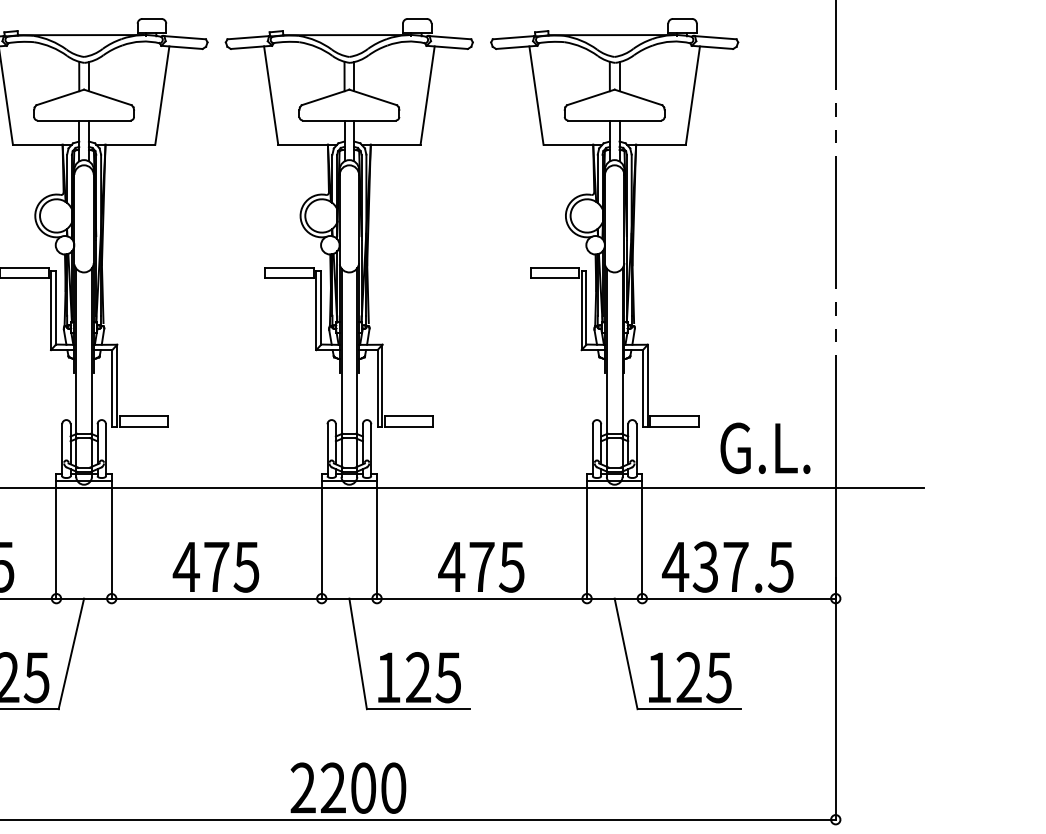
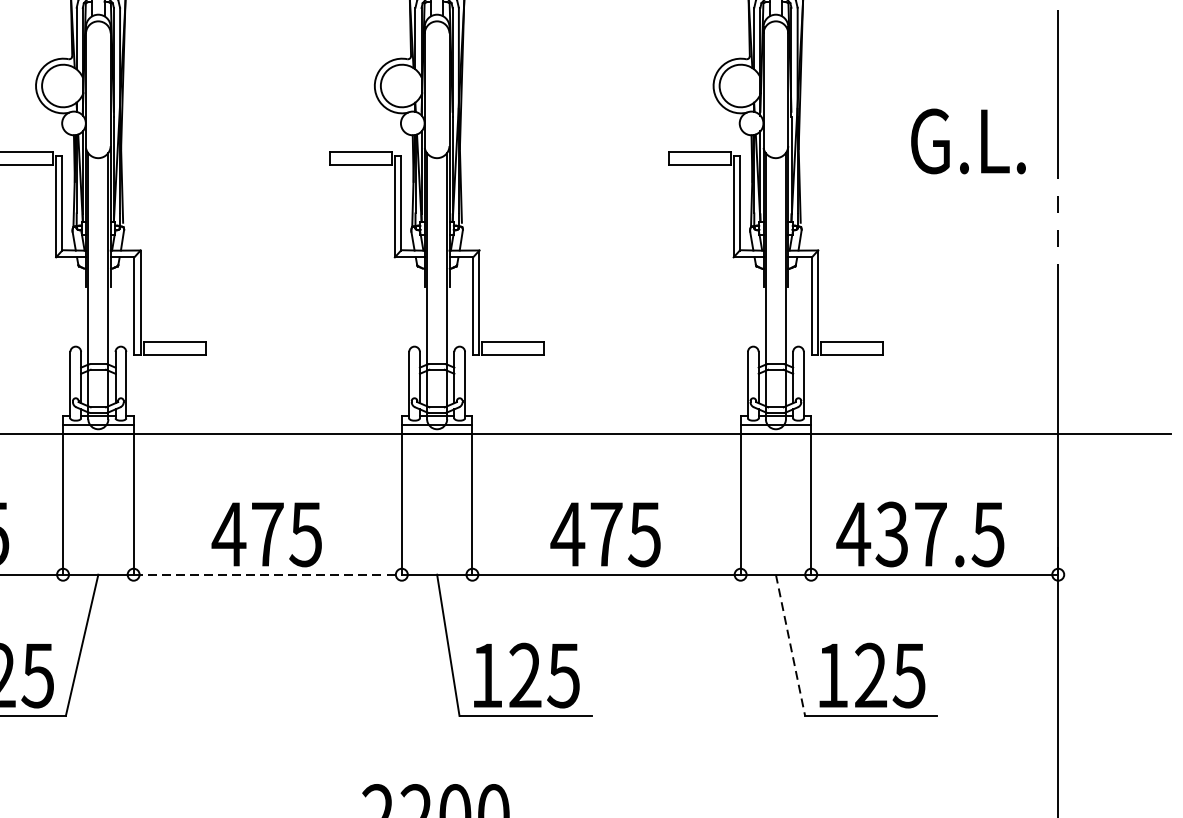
text: (765, 447) -> (968, 140), moved
line: (217, 598) -> (268, 574), solid -> dashed
line: (626, 654) -> (791, 646), solid -> dashed

